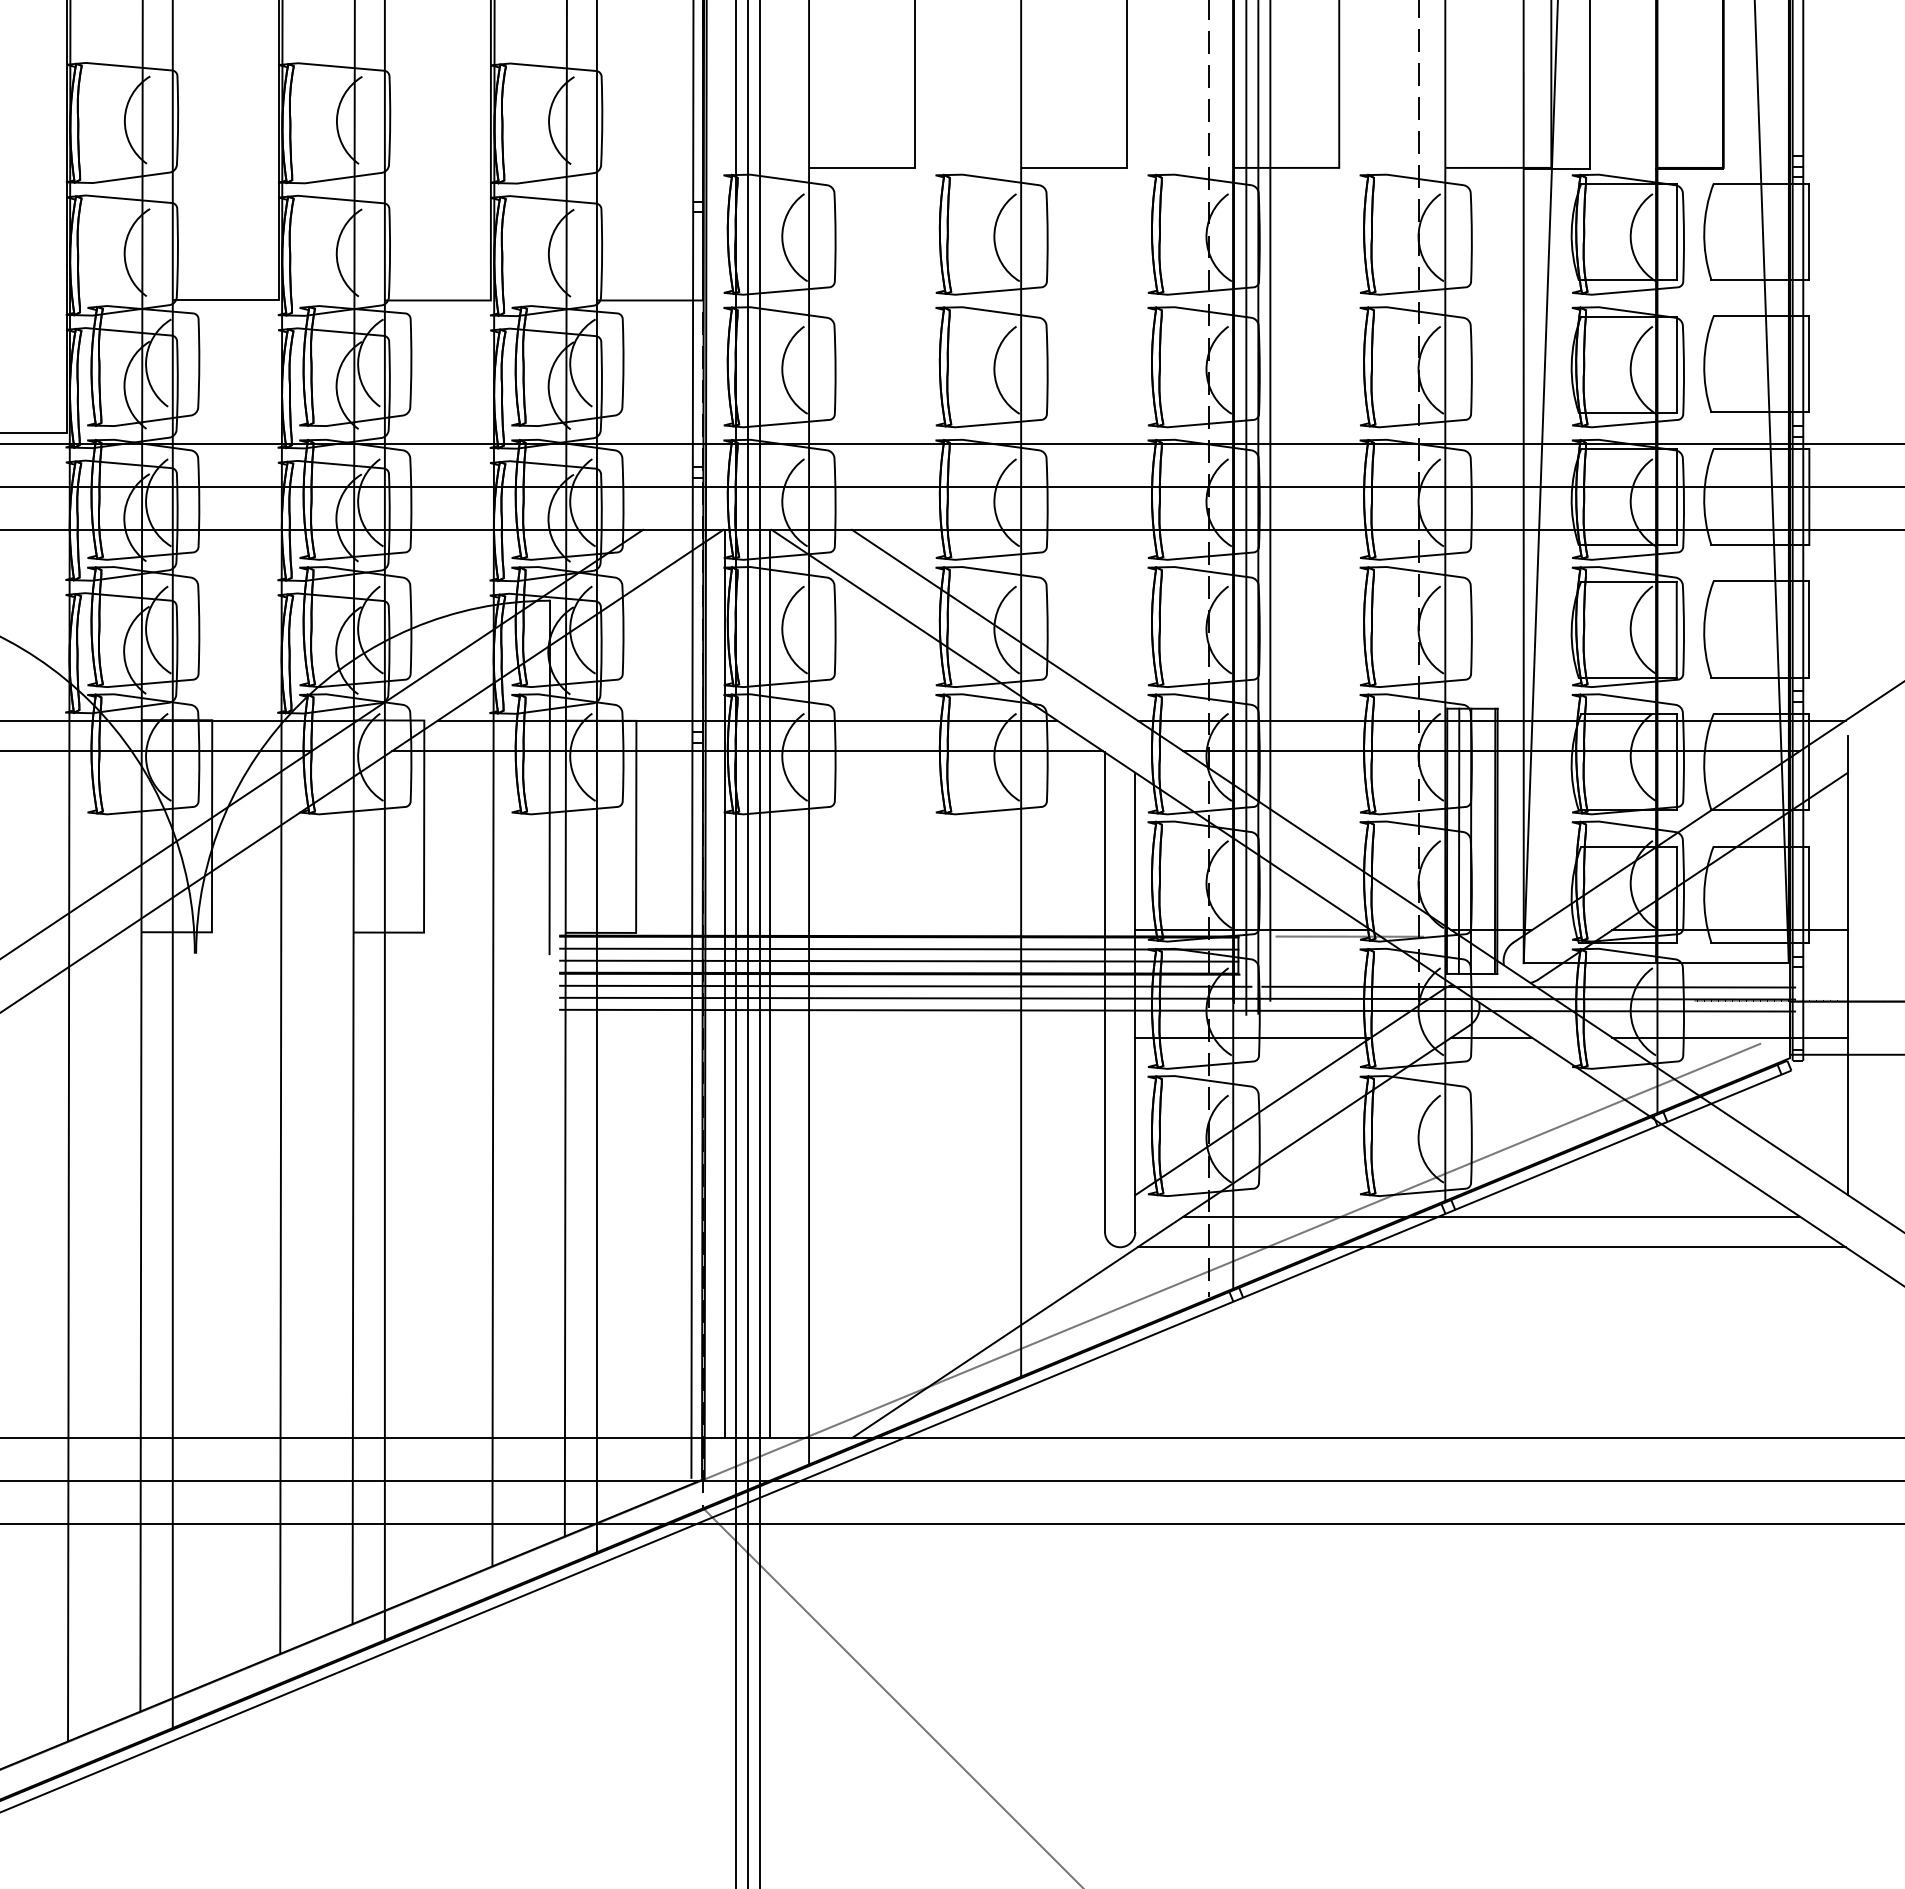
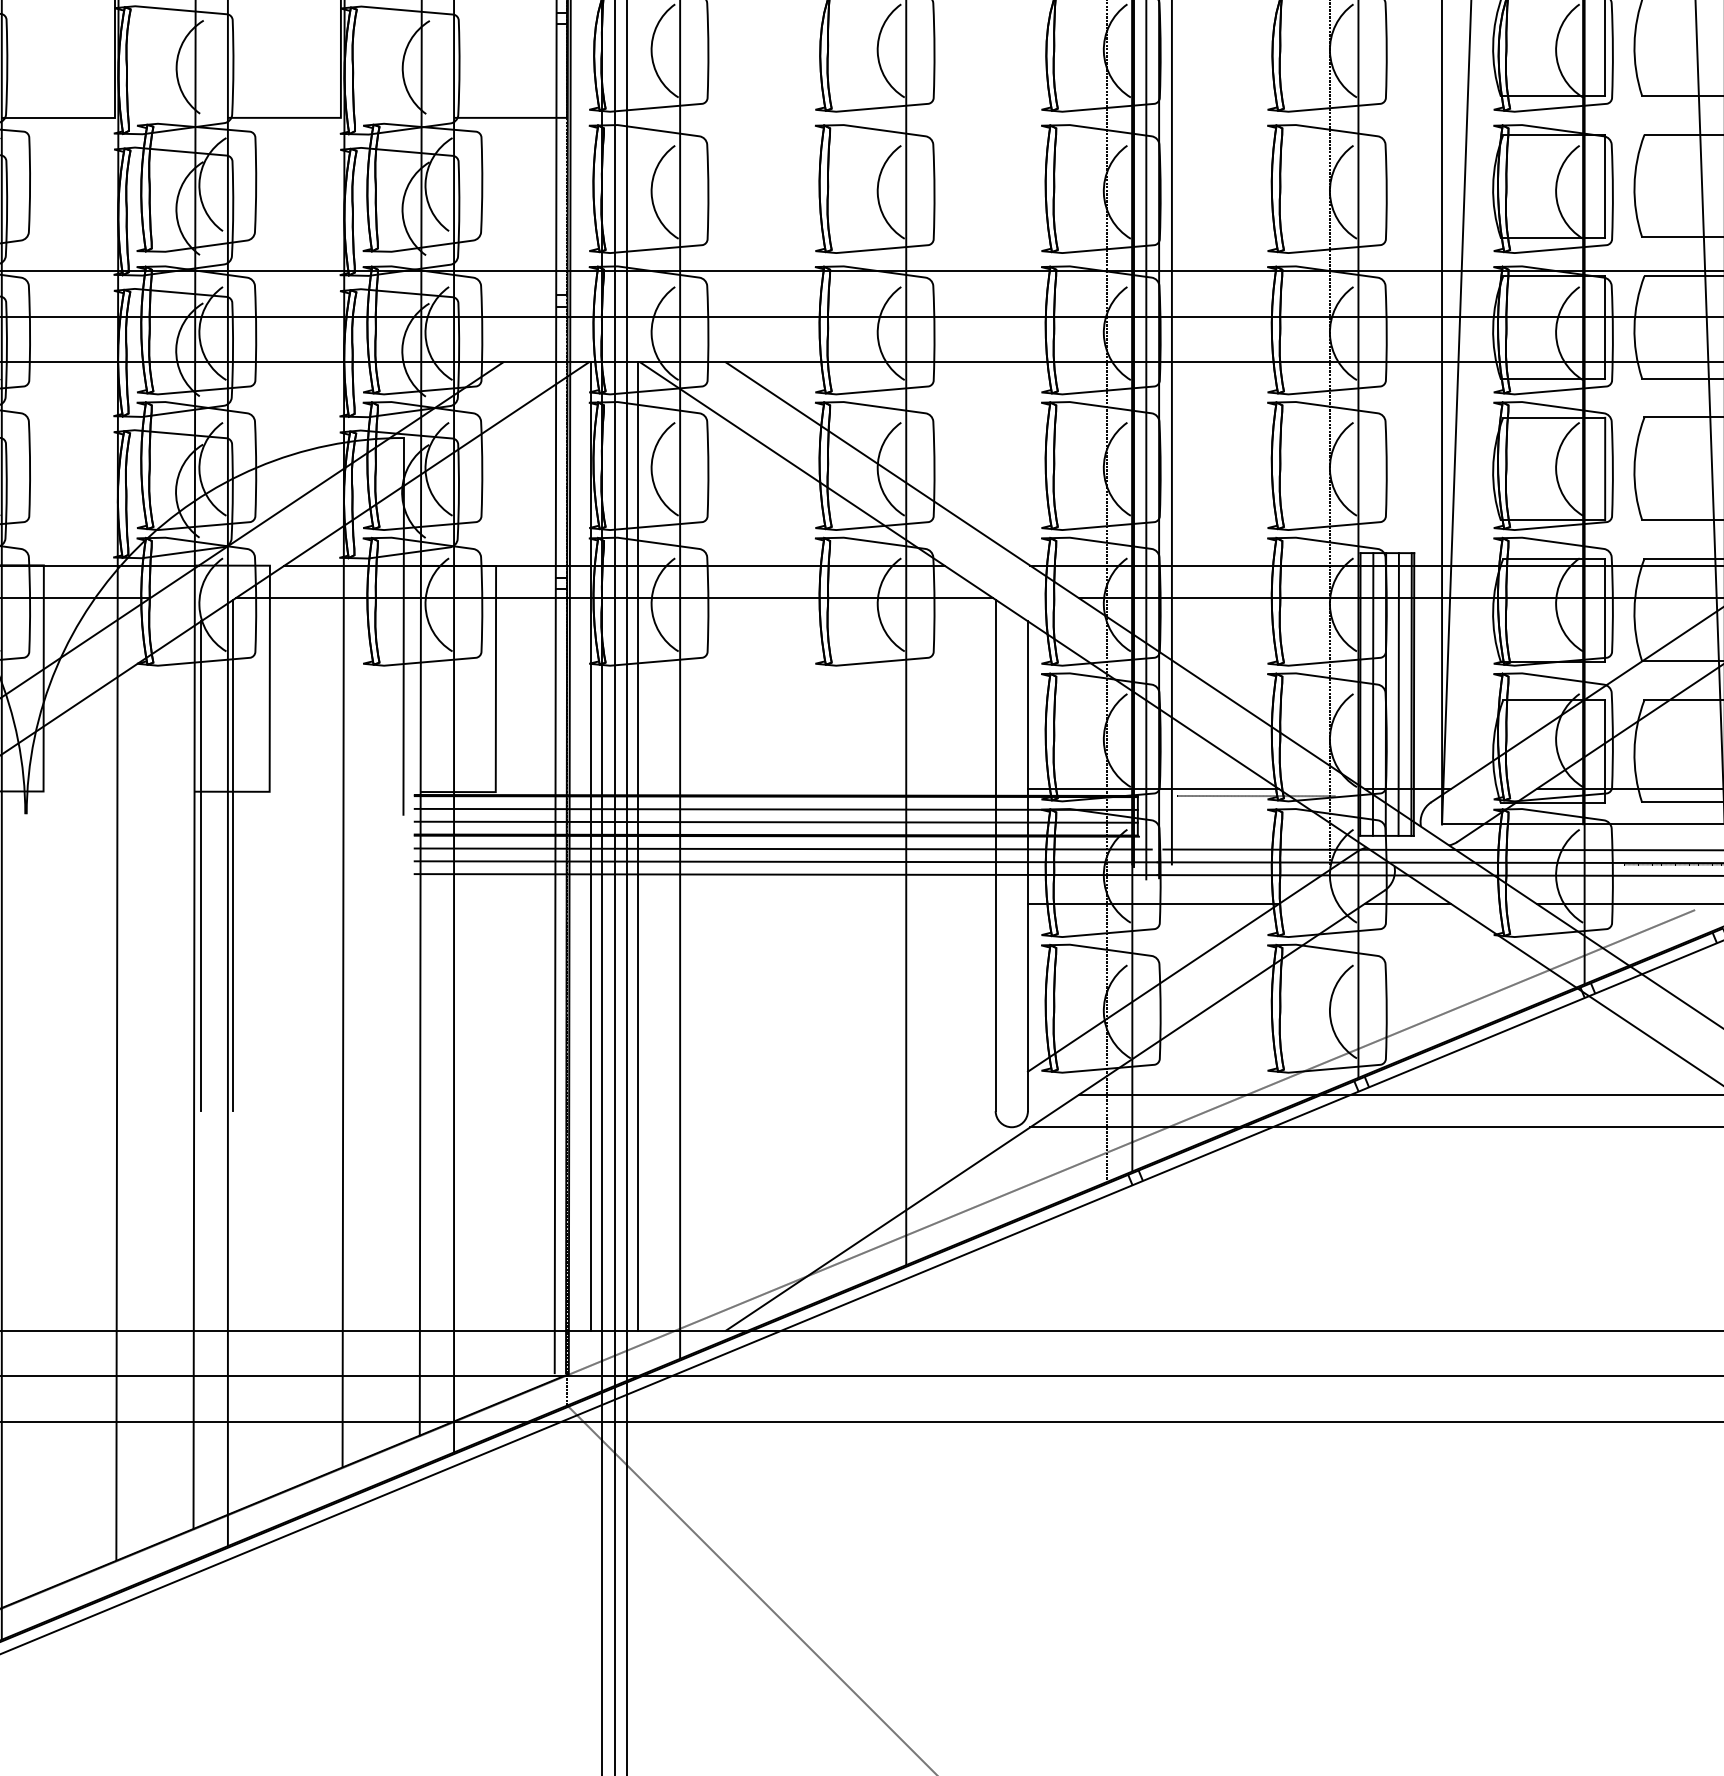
line: (1482, 840) -> (1398, 693), added
line: (390, 992) -> (233, 855), added
line: (359, 1002) -> (200, 866), added

